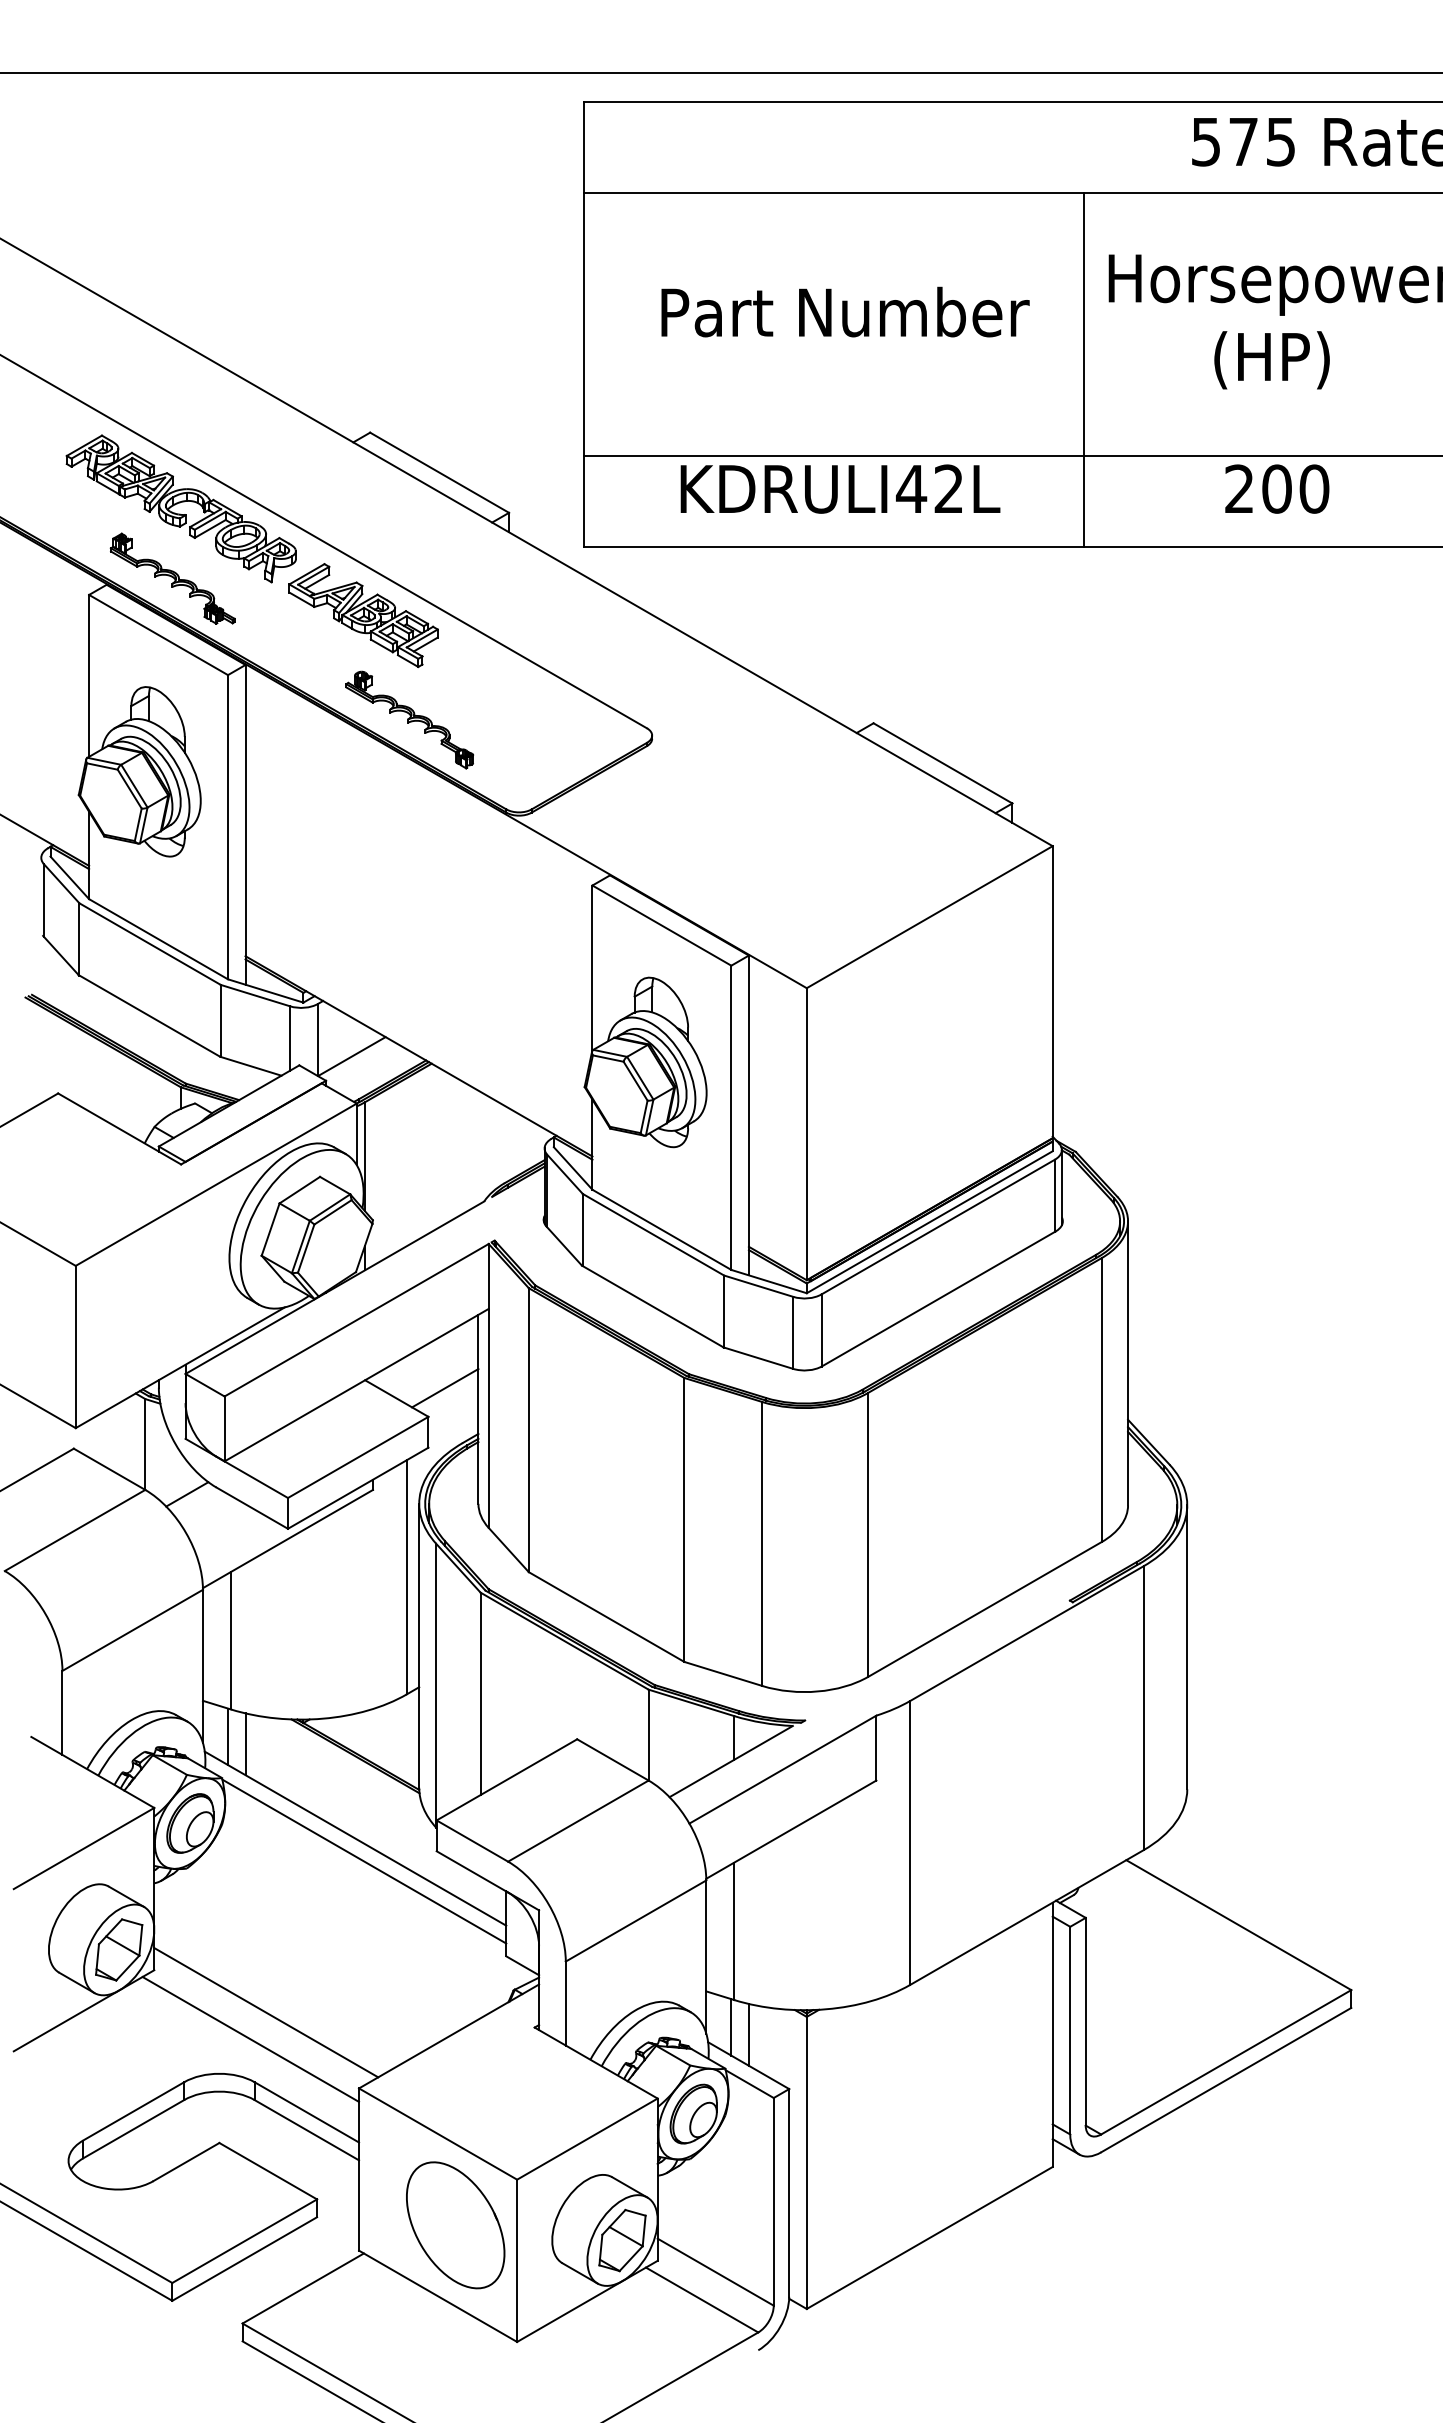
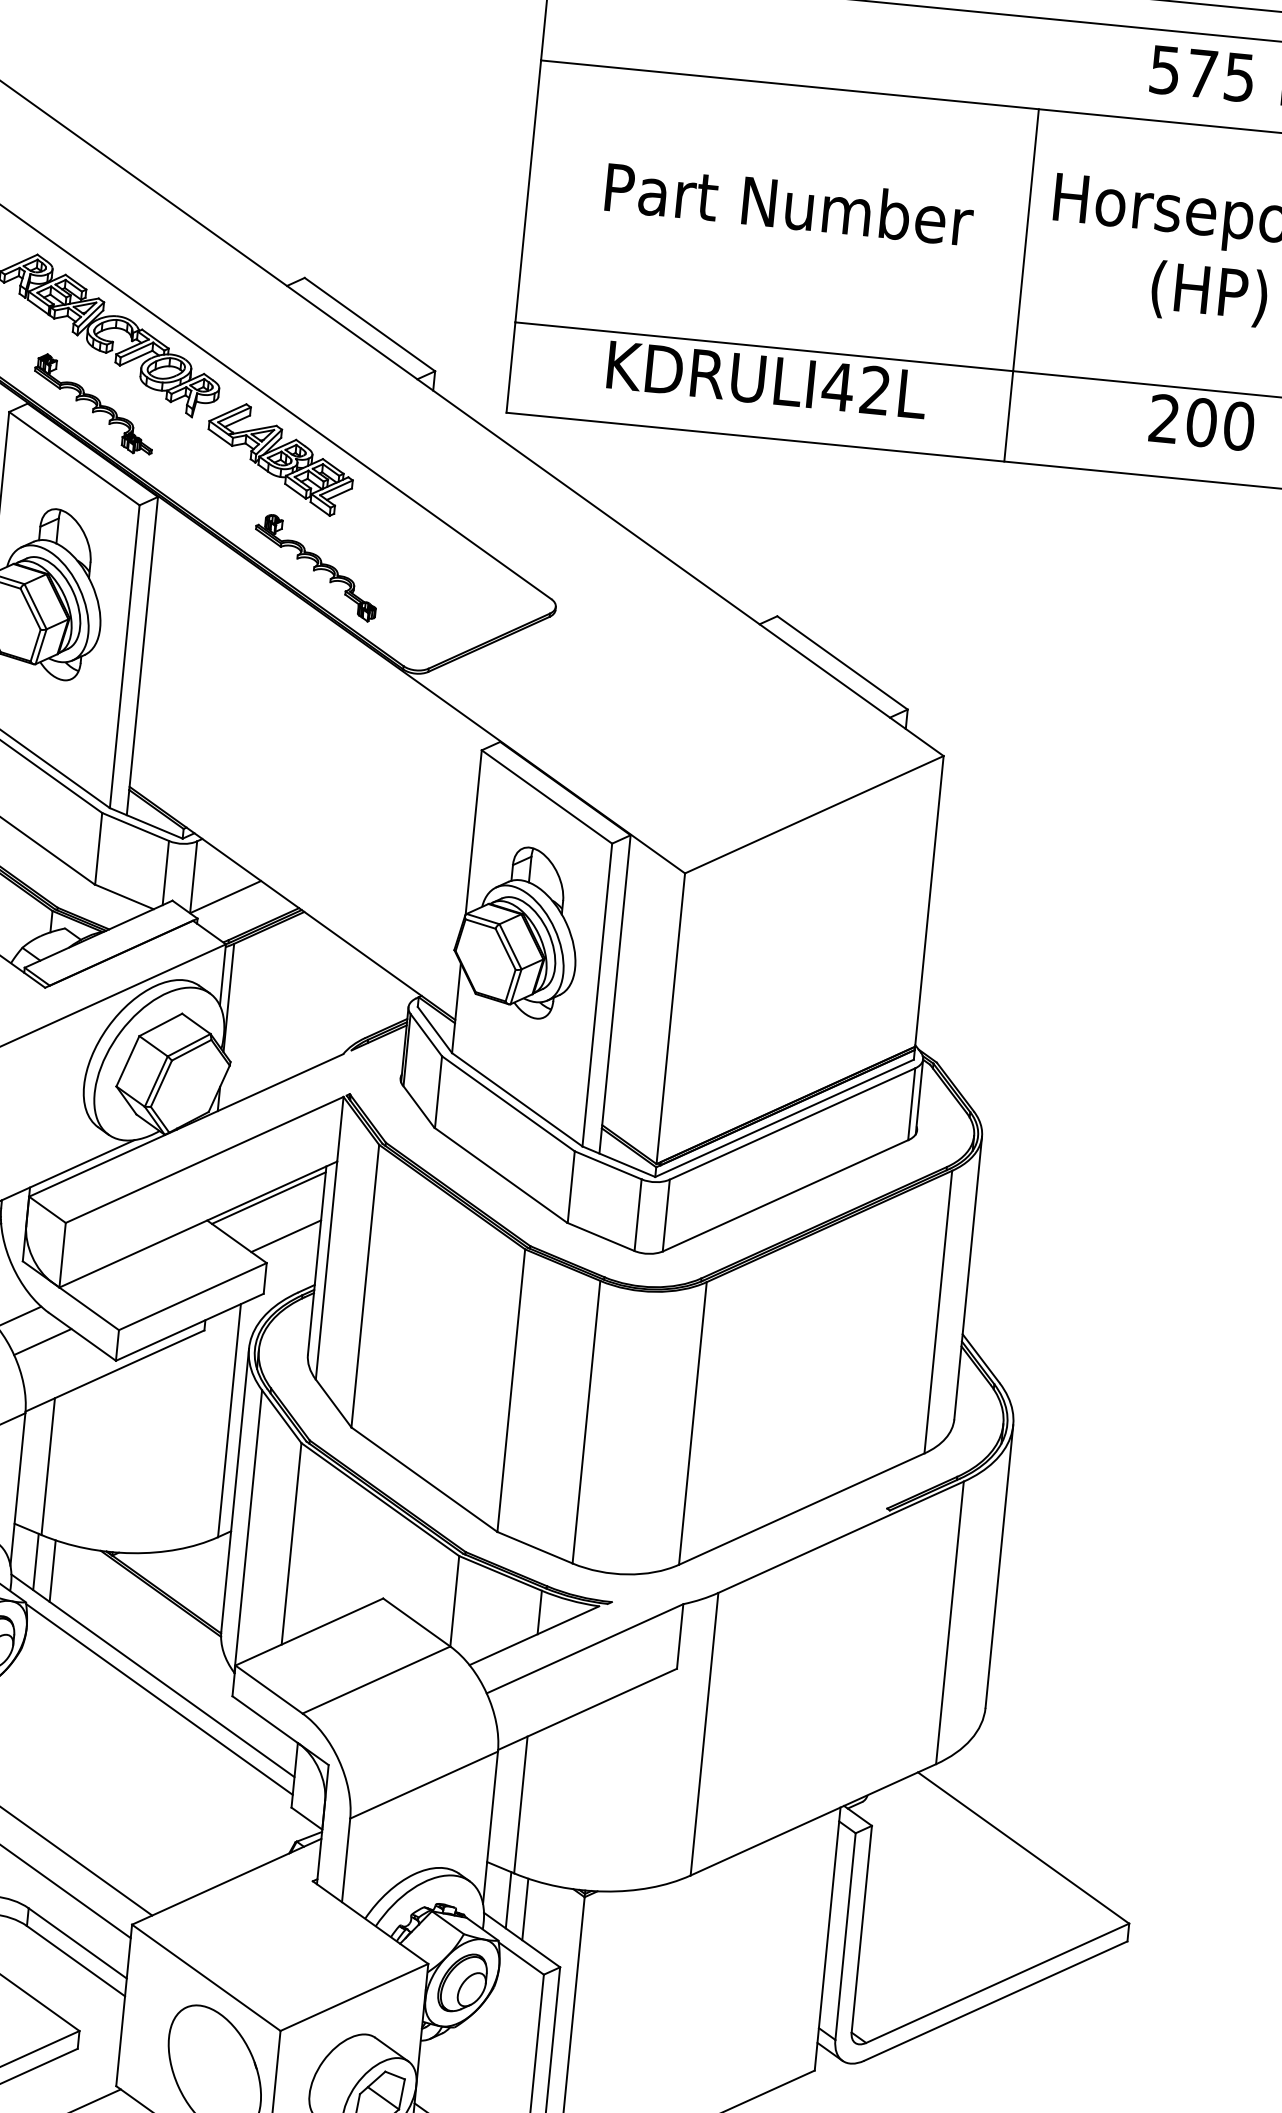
line: (424, 1351) -> (269, 1197), added
line: (213, 1516) -> (43, 1341), added

